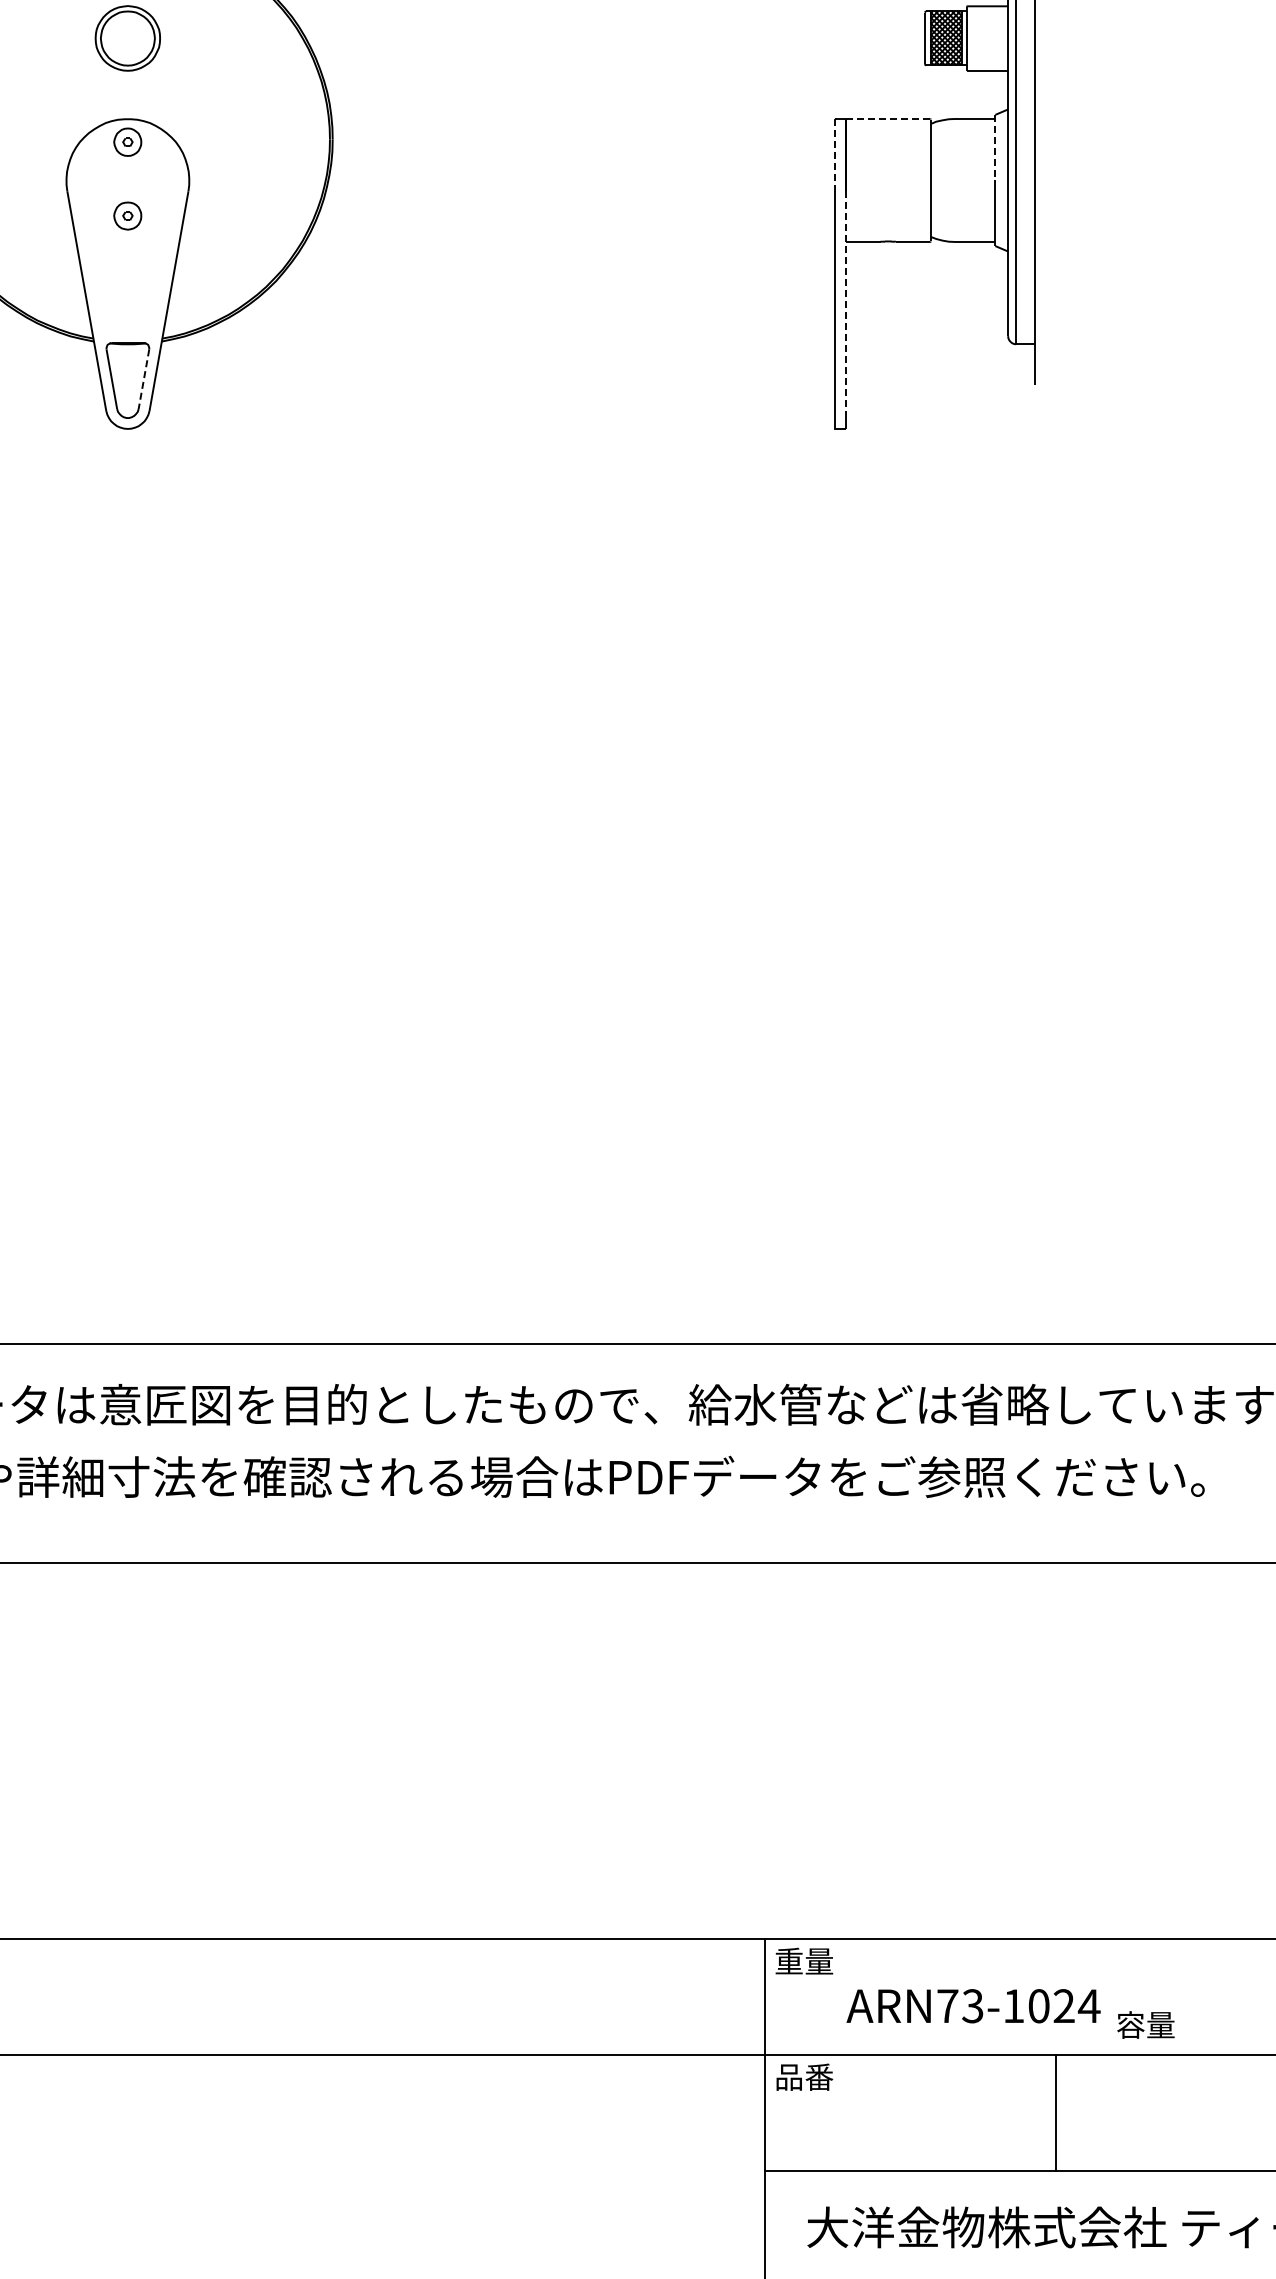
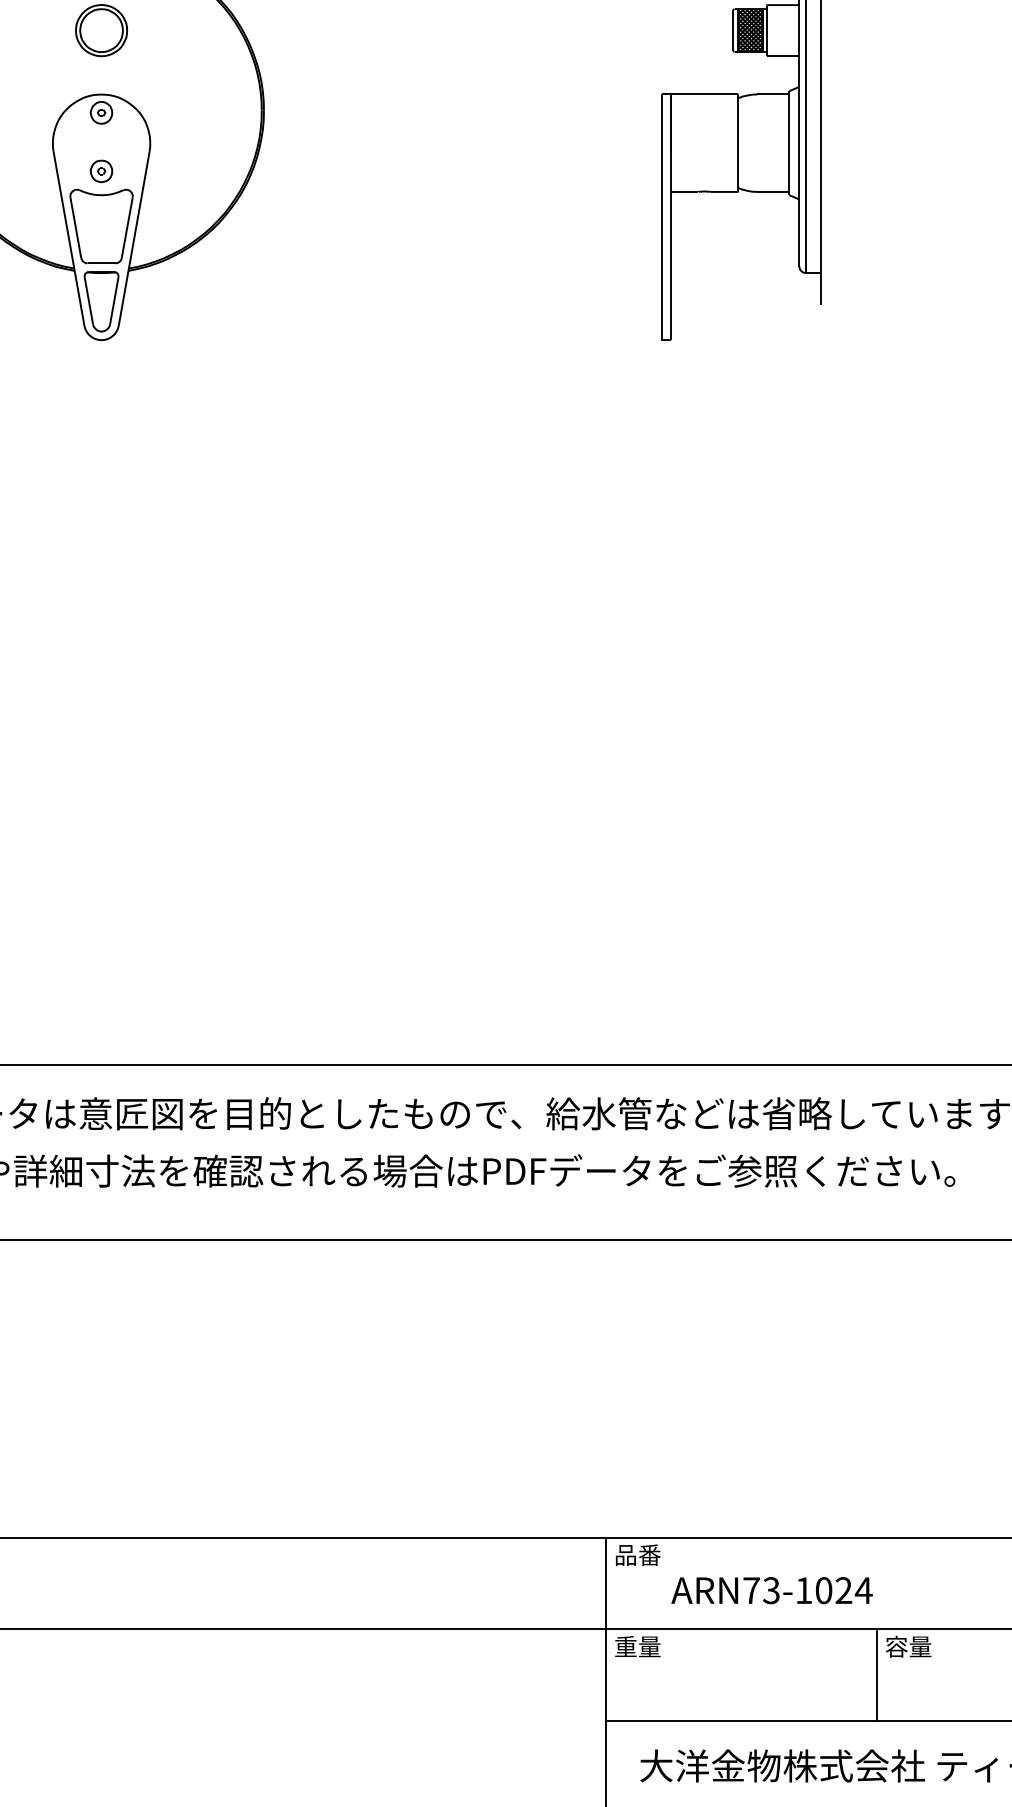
line: (888, 118) -> (704, 94), dashed -> solid
line: (995, 147) -> (789, 117), dashed -> solid
line: (835, 155) -> (662, 123), dashed -> solid
part: (127, 285) -> (101, 226), added
line: (845, 301) -> (670, 239), dashed -> solid
line: (143, 379) -> (113, 300), dashed -> solid
text: (804, 1961) -> (638, 1555), 重量 -> 品番
text: (1145, 2024) -> (908, 1646), moved
text: (804, 2076) -> (638, 1646), 品番 -> 重量
line: (1056, 2112) -> (877, 1674), moved

